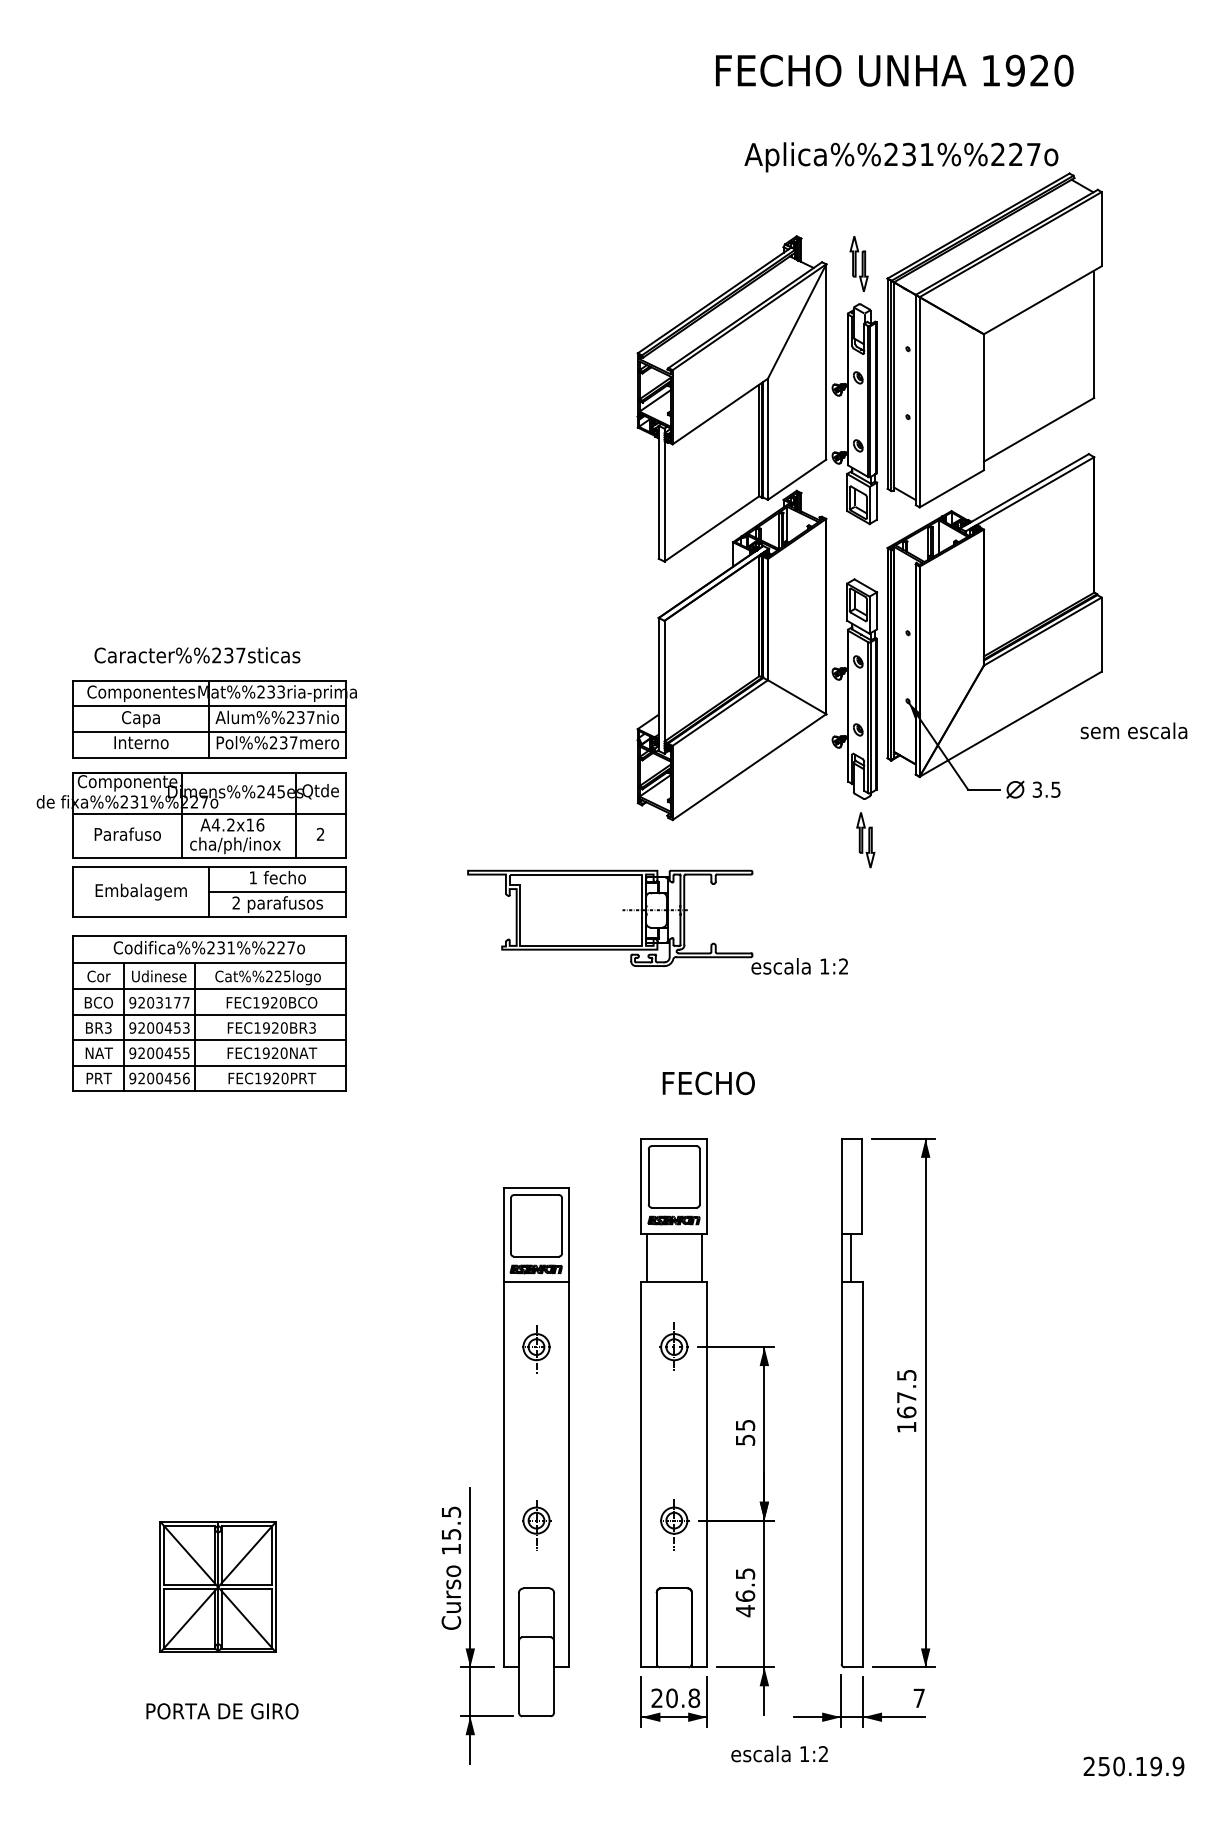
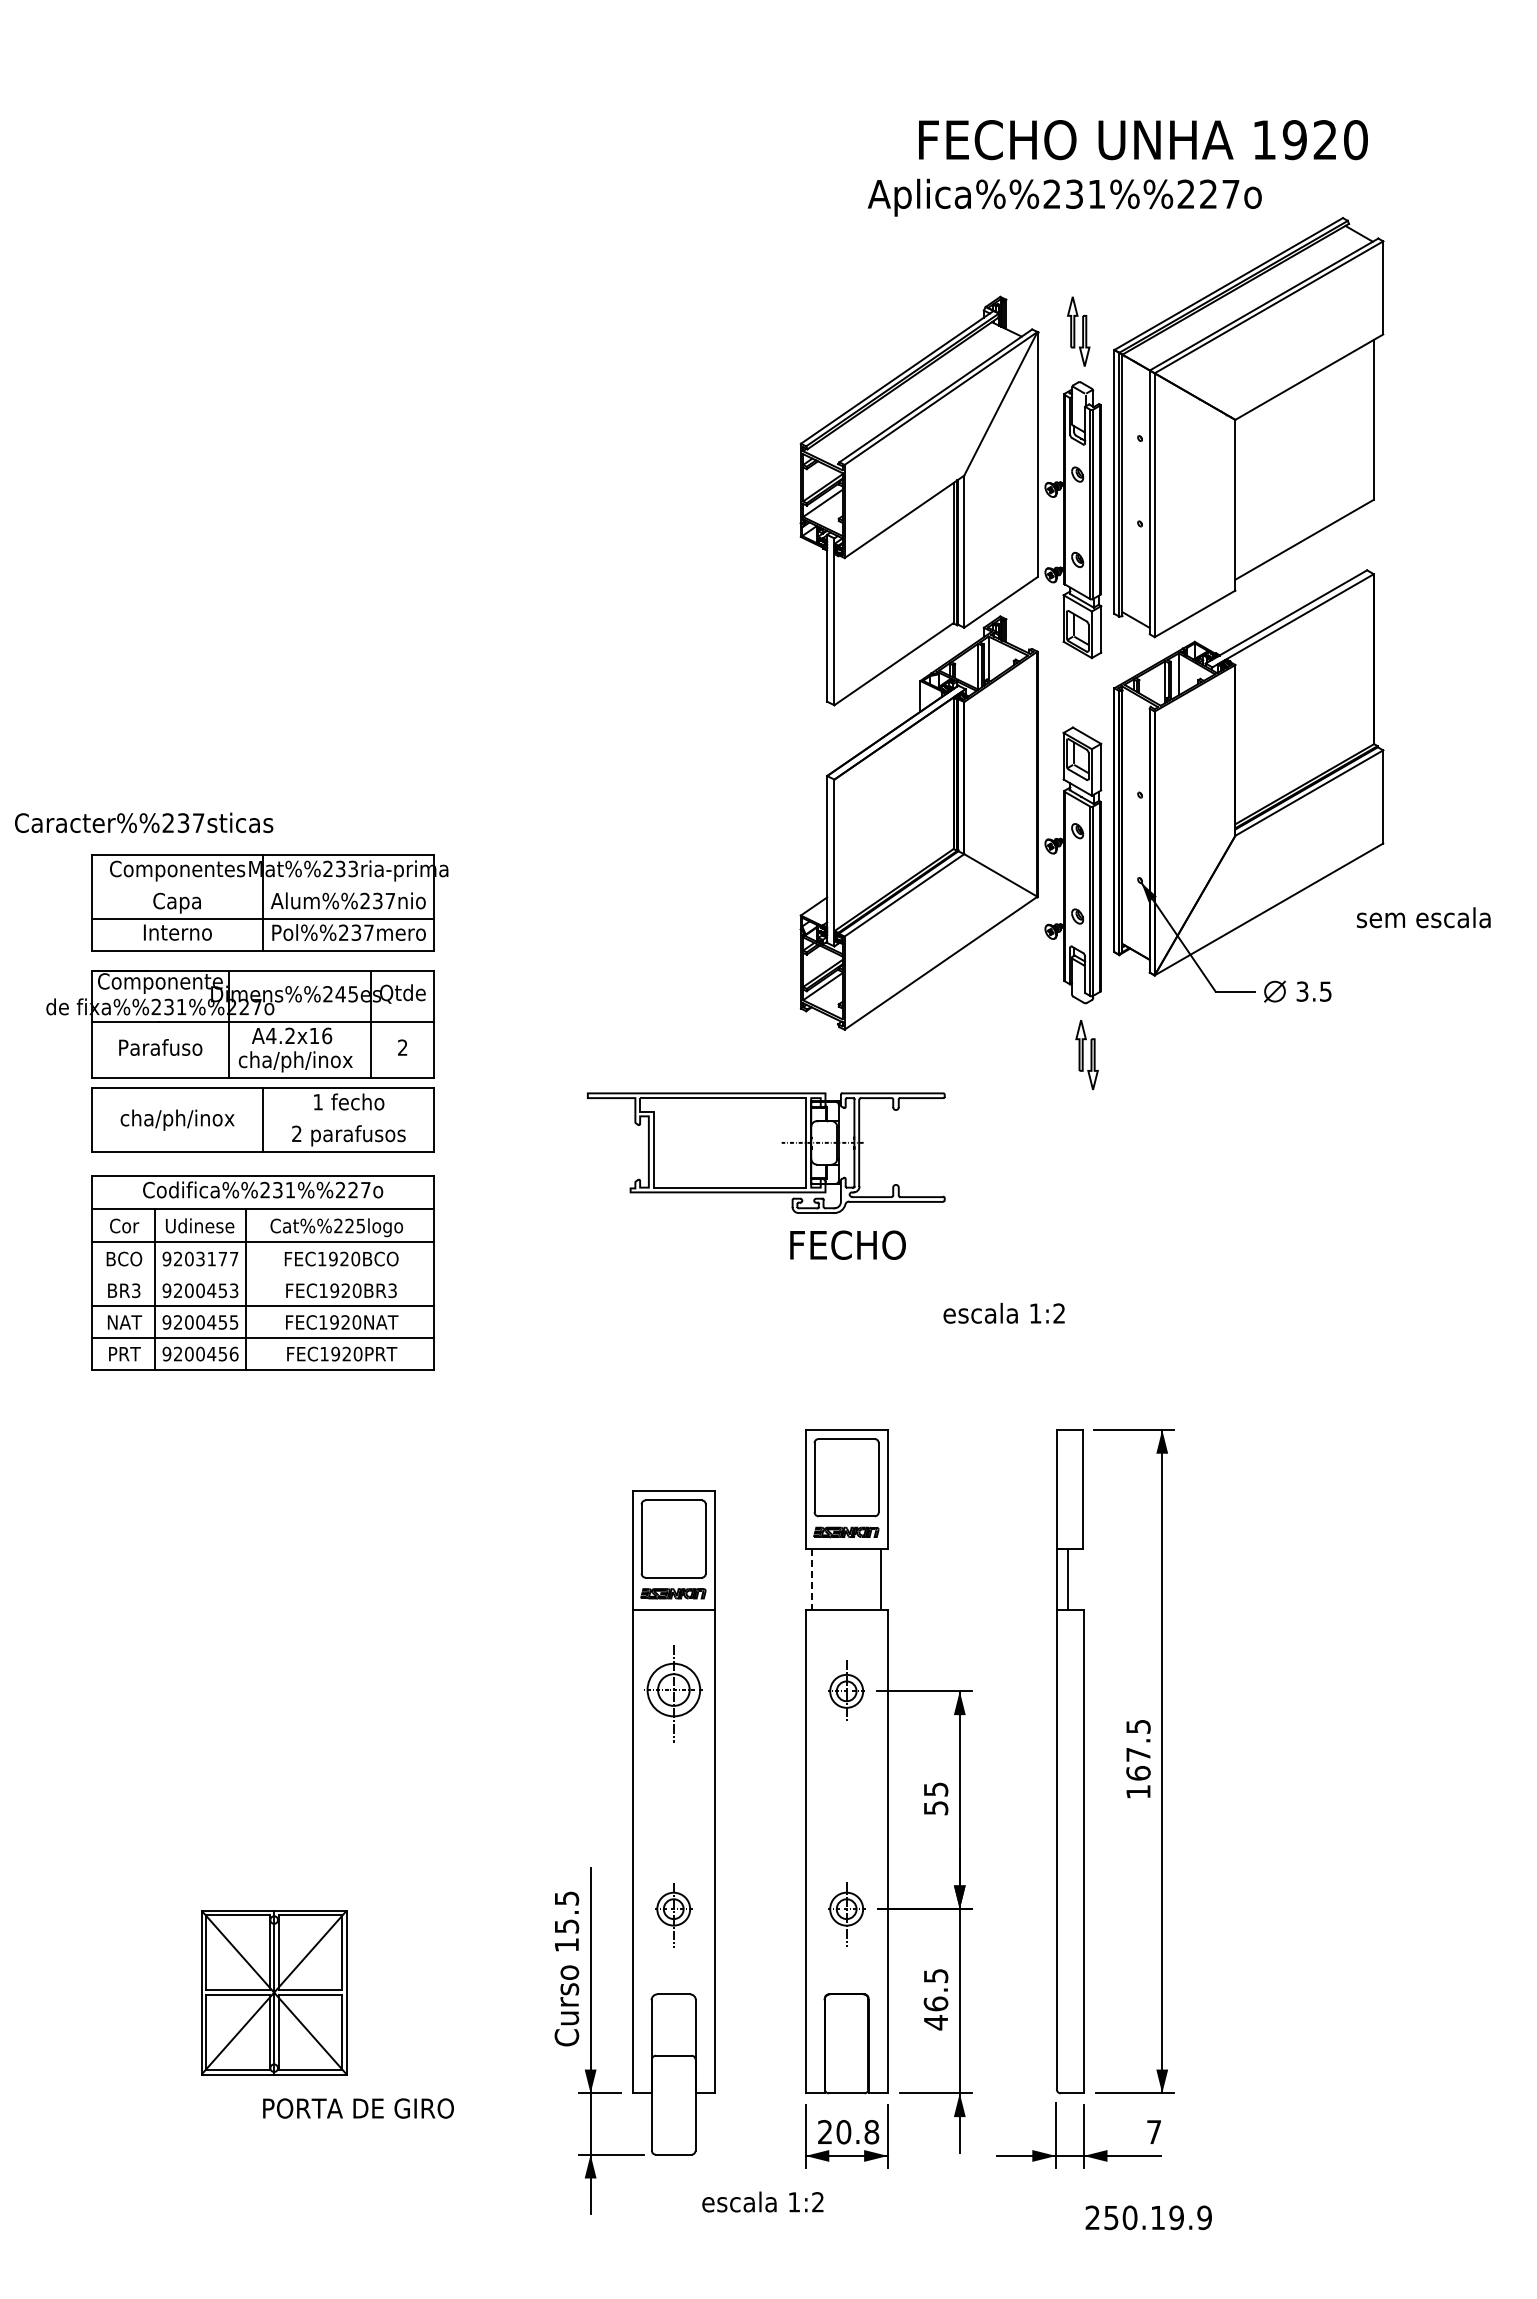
text: (894, 71) -> (1143, 140), moved
text: (901, 157) -> (1064, 197), moved
text: (197, 655) -> (144, 822), moved
line: (208, 706) -> (262, 887), removed
text: (141, 891) -> (177, 1119), Embalagem -> cha/ph/inox
line: (277, 892) -> (348, 1120), removed
text: (799, 965) -> (1003, 1312), moved
line: (208, 1015) -> (262, 1274), removed
text: (708, 1082) -> (847, 1244), moved
line: (647, 1258) -> (812, 1579), solid -> dashed
part: (536, 1348) -> (673, 1693), size x1.6
text: (222, 1711) -> (358, 2108), moved
text: (779, 1753) -> (762, 2201), moved
text: (1133, 1766) -> (1148, 2217), moved

